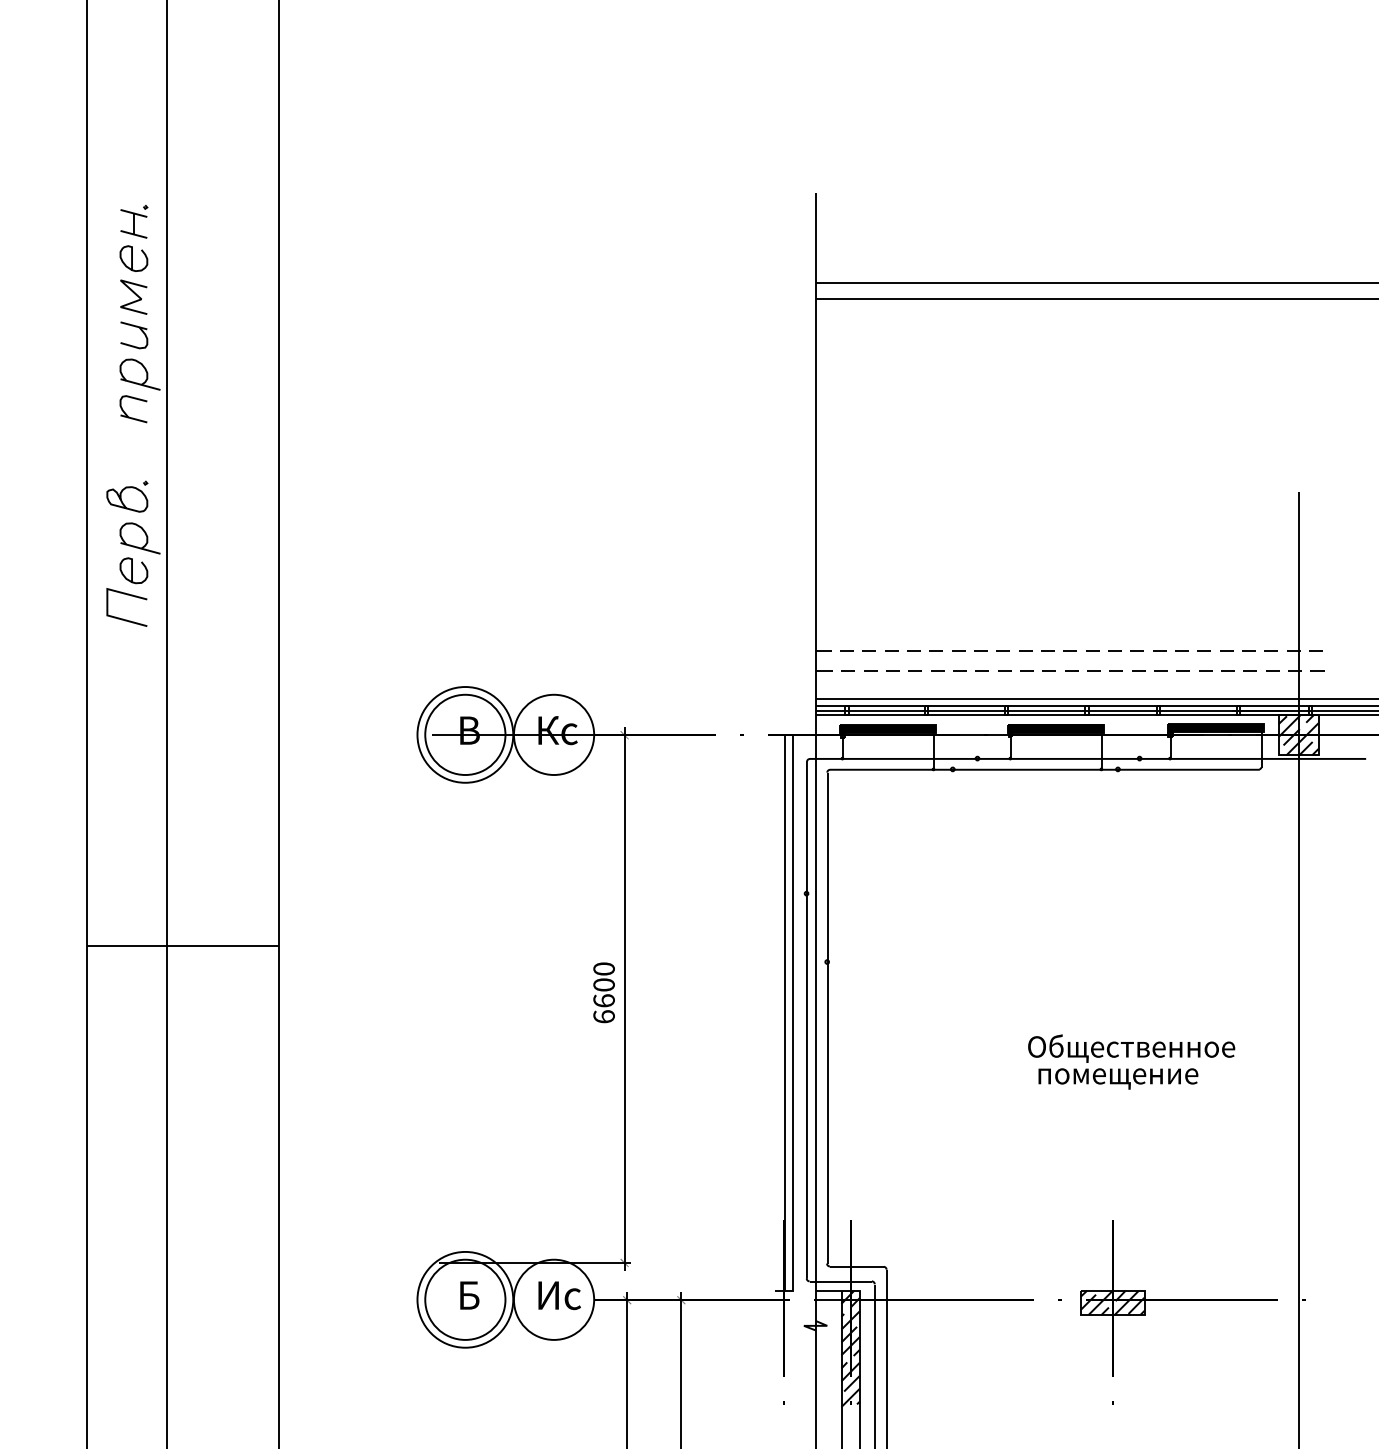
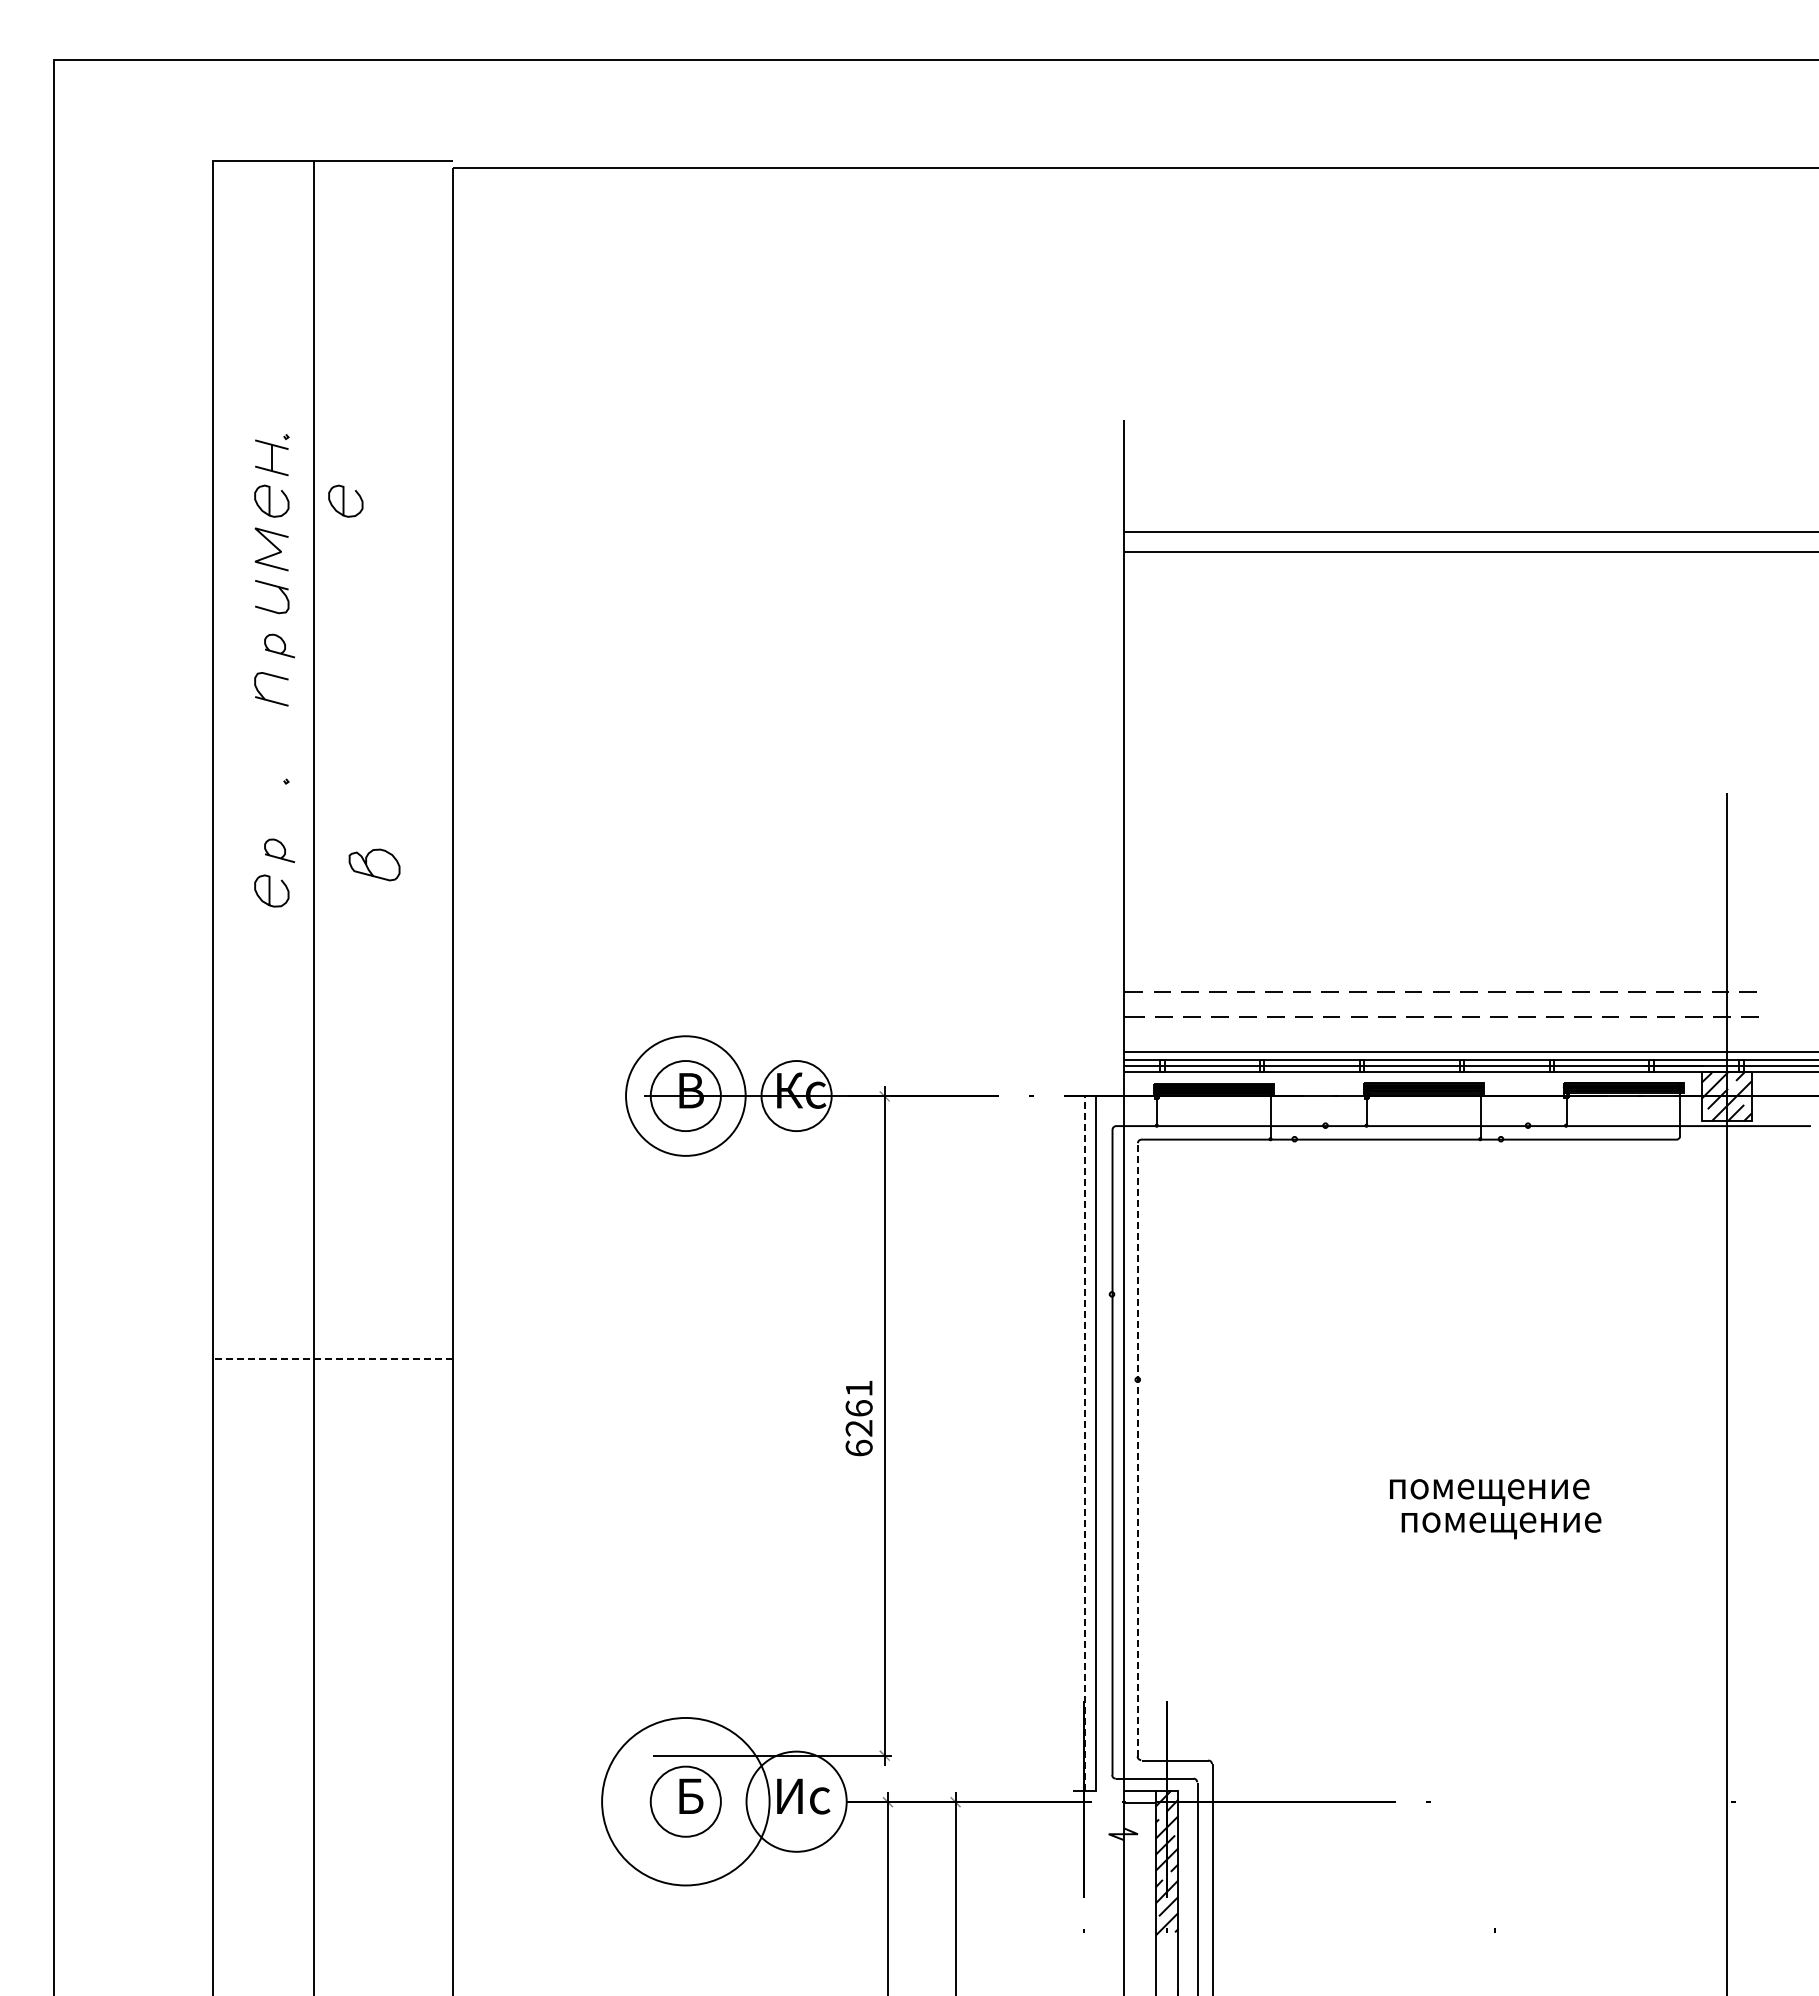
curve: (192, 258) -> (344, 500), added
part: (140, 374) -> (279, 645), size x0.6
curve: (122, 501) -> (368, 867), moved
part: (140, 538) -> (279, 850), size x0.6
line: (129, 595) -> (266, 922), removed
circle: (465, 734) -> (685, 1095), size x0.7
circle: (553, 734) -> (796, 1095), size x0.7
line: (183, 945) -> (333, 1359), solid -> dashed
text: (603, 985) -> (858, 1408), 6600 -> 6261
line: (785, 1013) -> (1085, 1443), solid -> dashed
line: (827, 1018) -> (1138, 1450), solid -> dashed
text: (1131, 1048) -> (1517, 1487), Общественное -> помещение
part: (1179, 1298) -> (1577, 1799), removed
circle: (465, 1299) -> (685, 1801), size x0.7
circle: (465, 1299) -> (685, 1801), size x1.4

